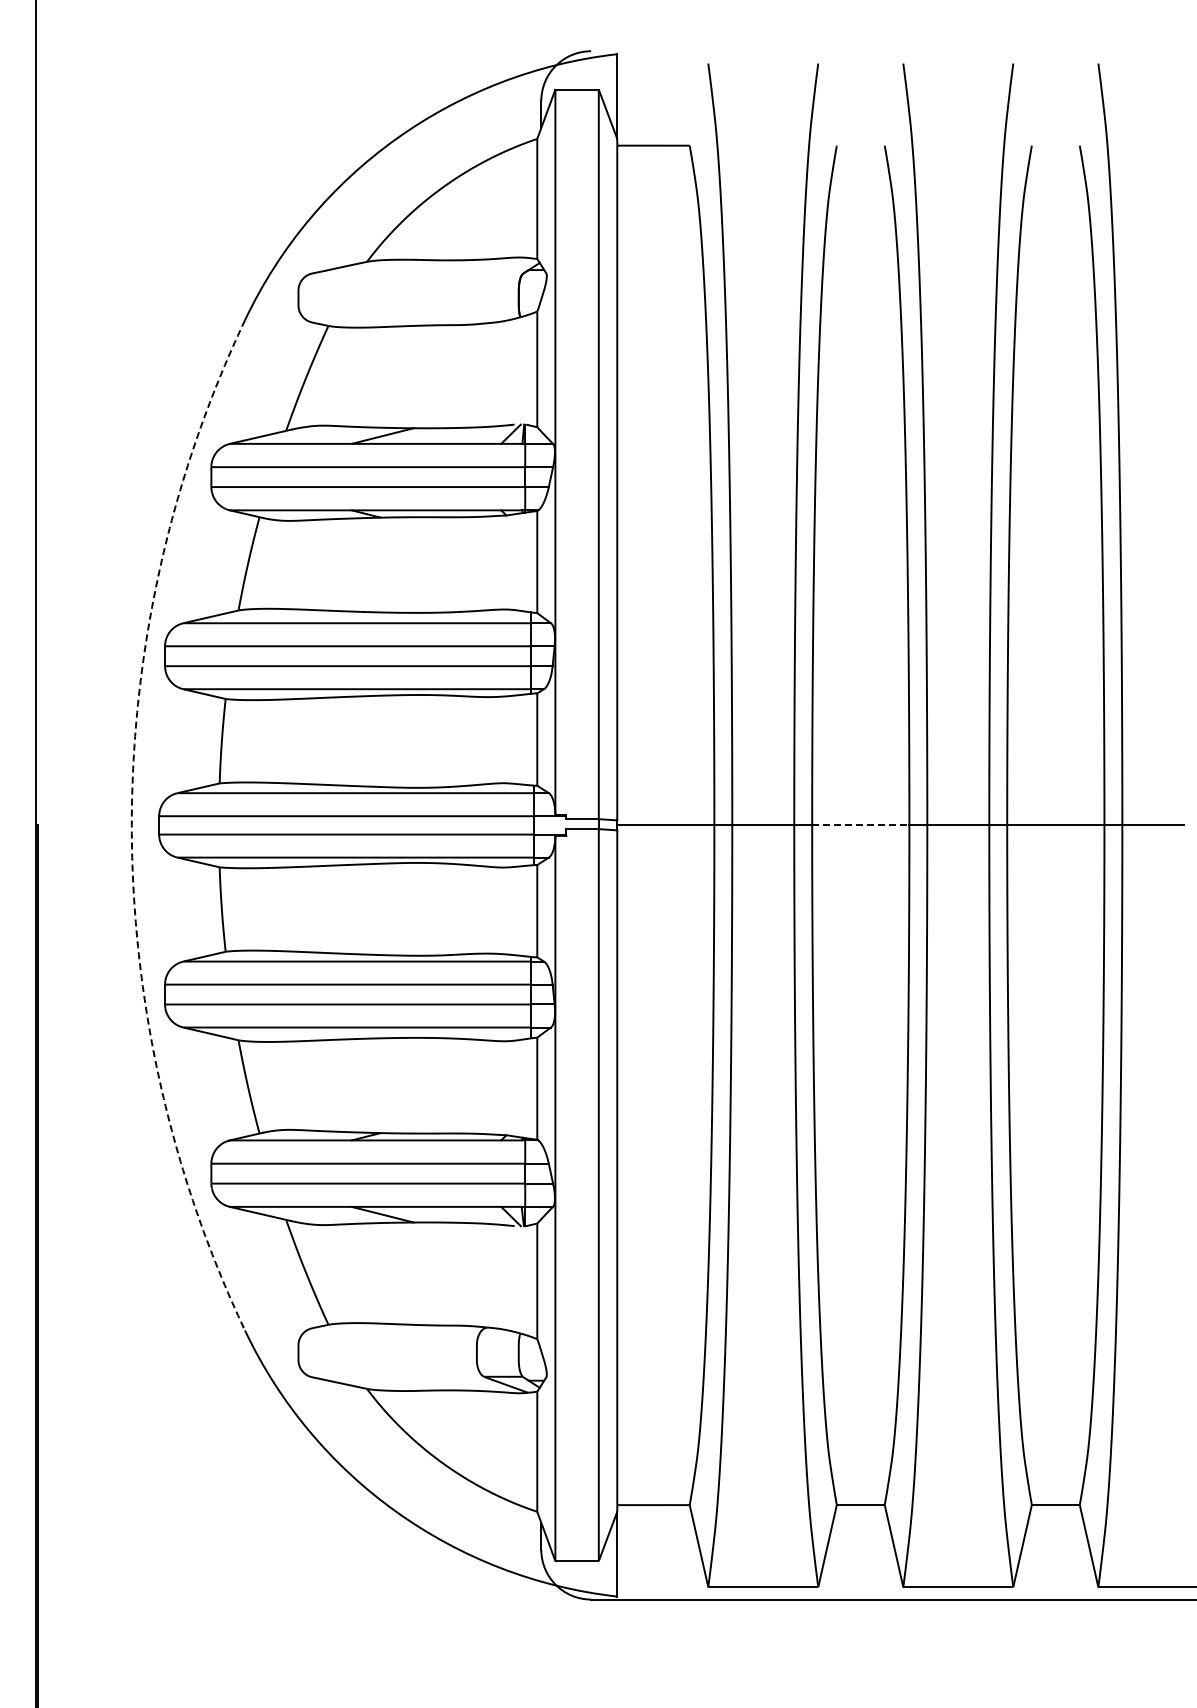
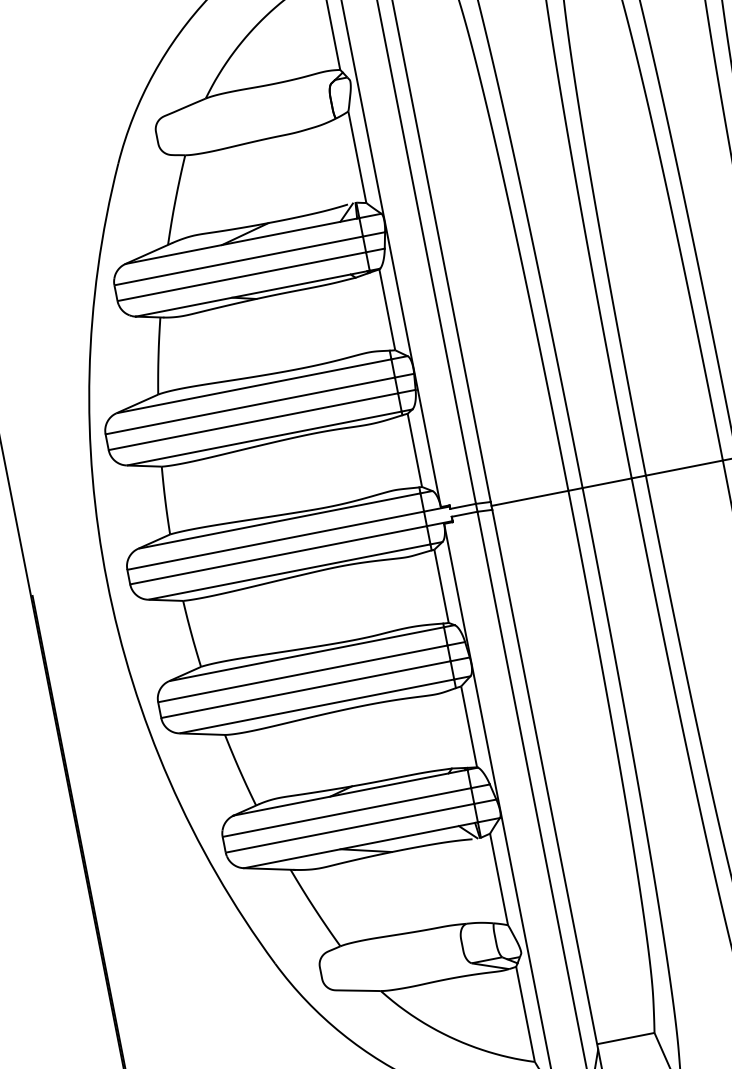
arc: (131, 825) -> (106, 581), dashed -> solid
line: (860, 825) -> (684, 468), dashed -> solid

